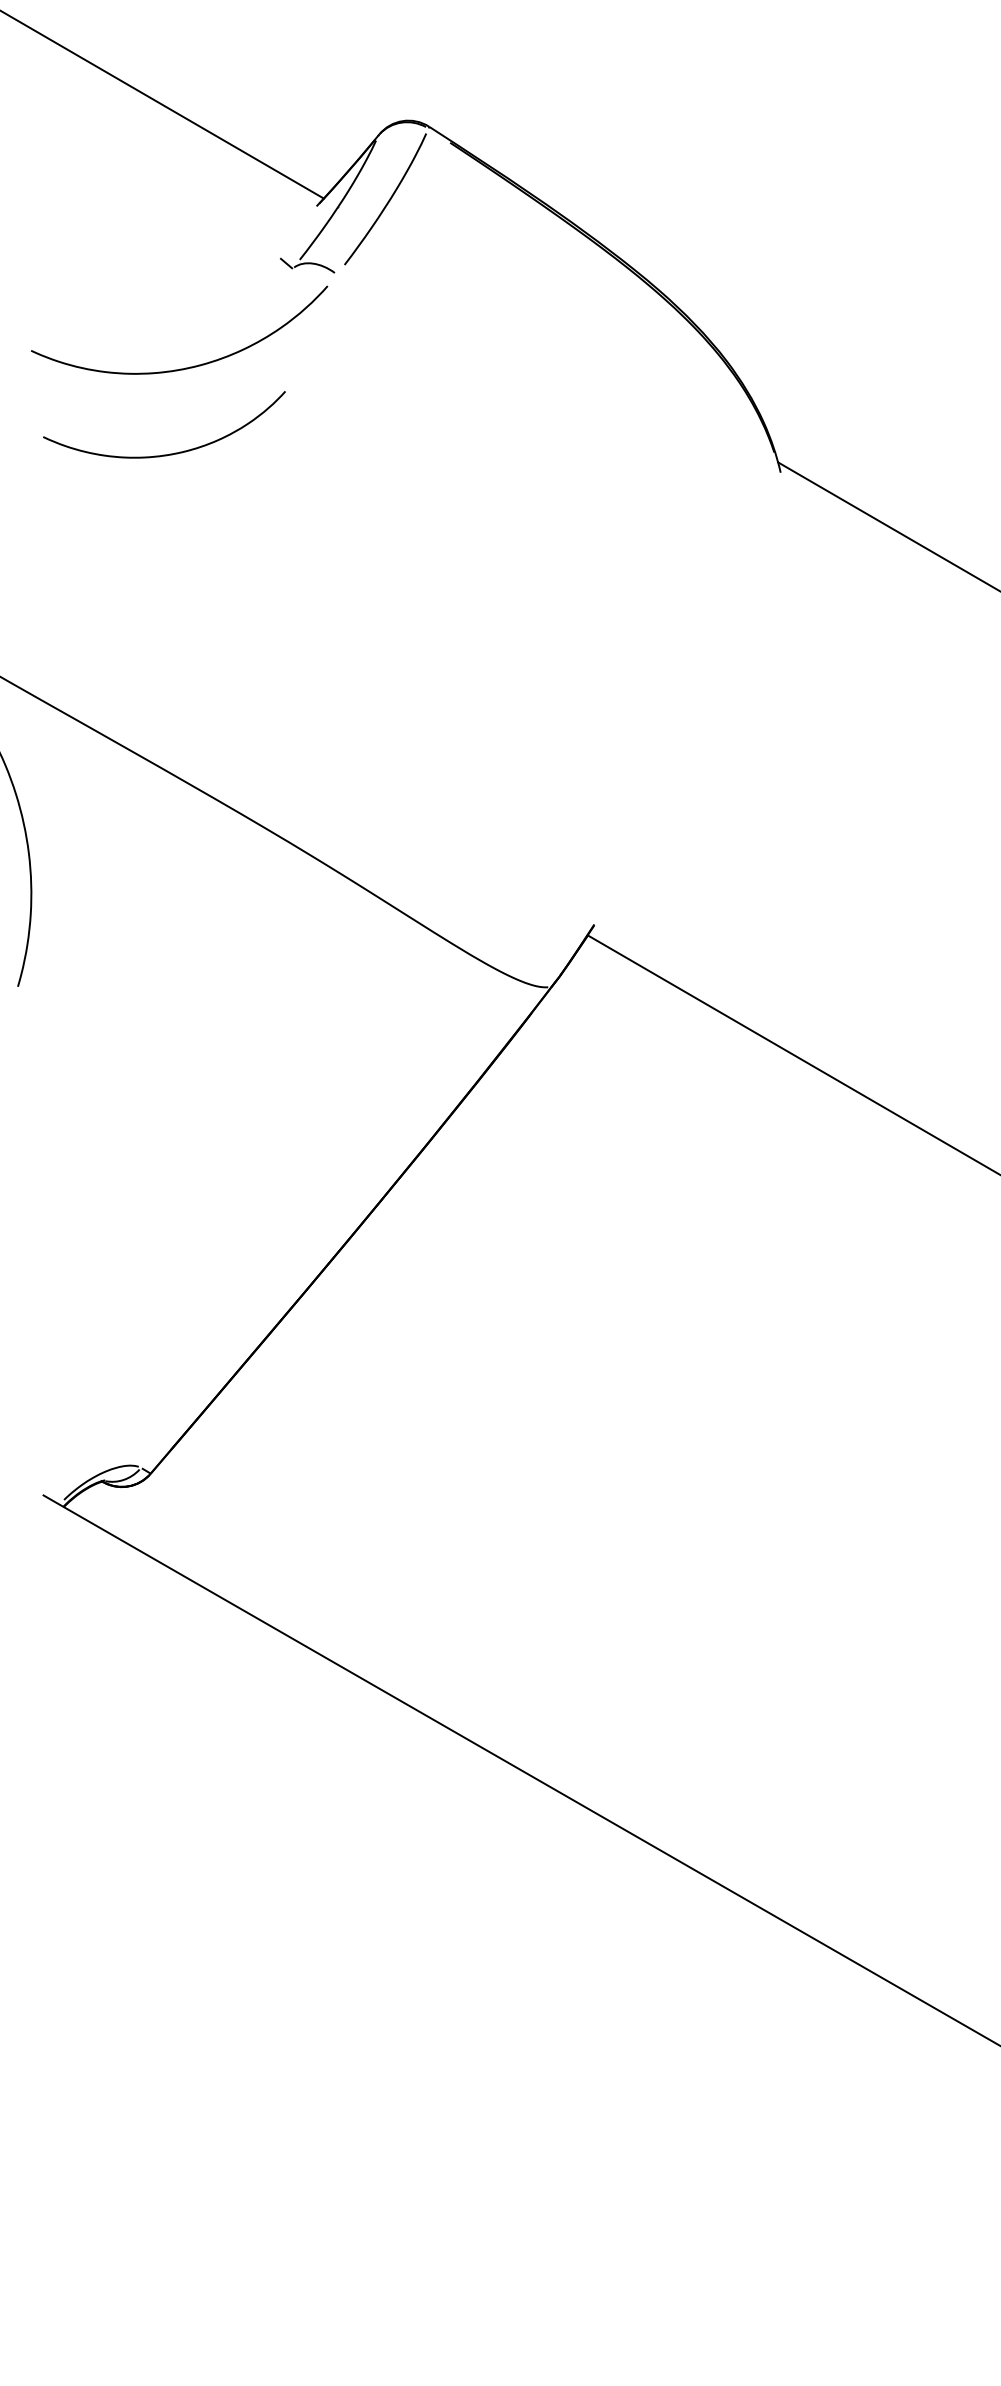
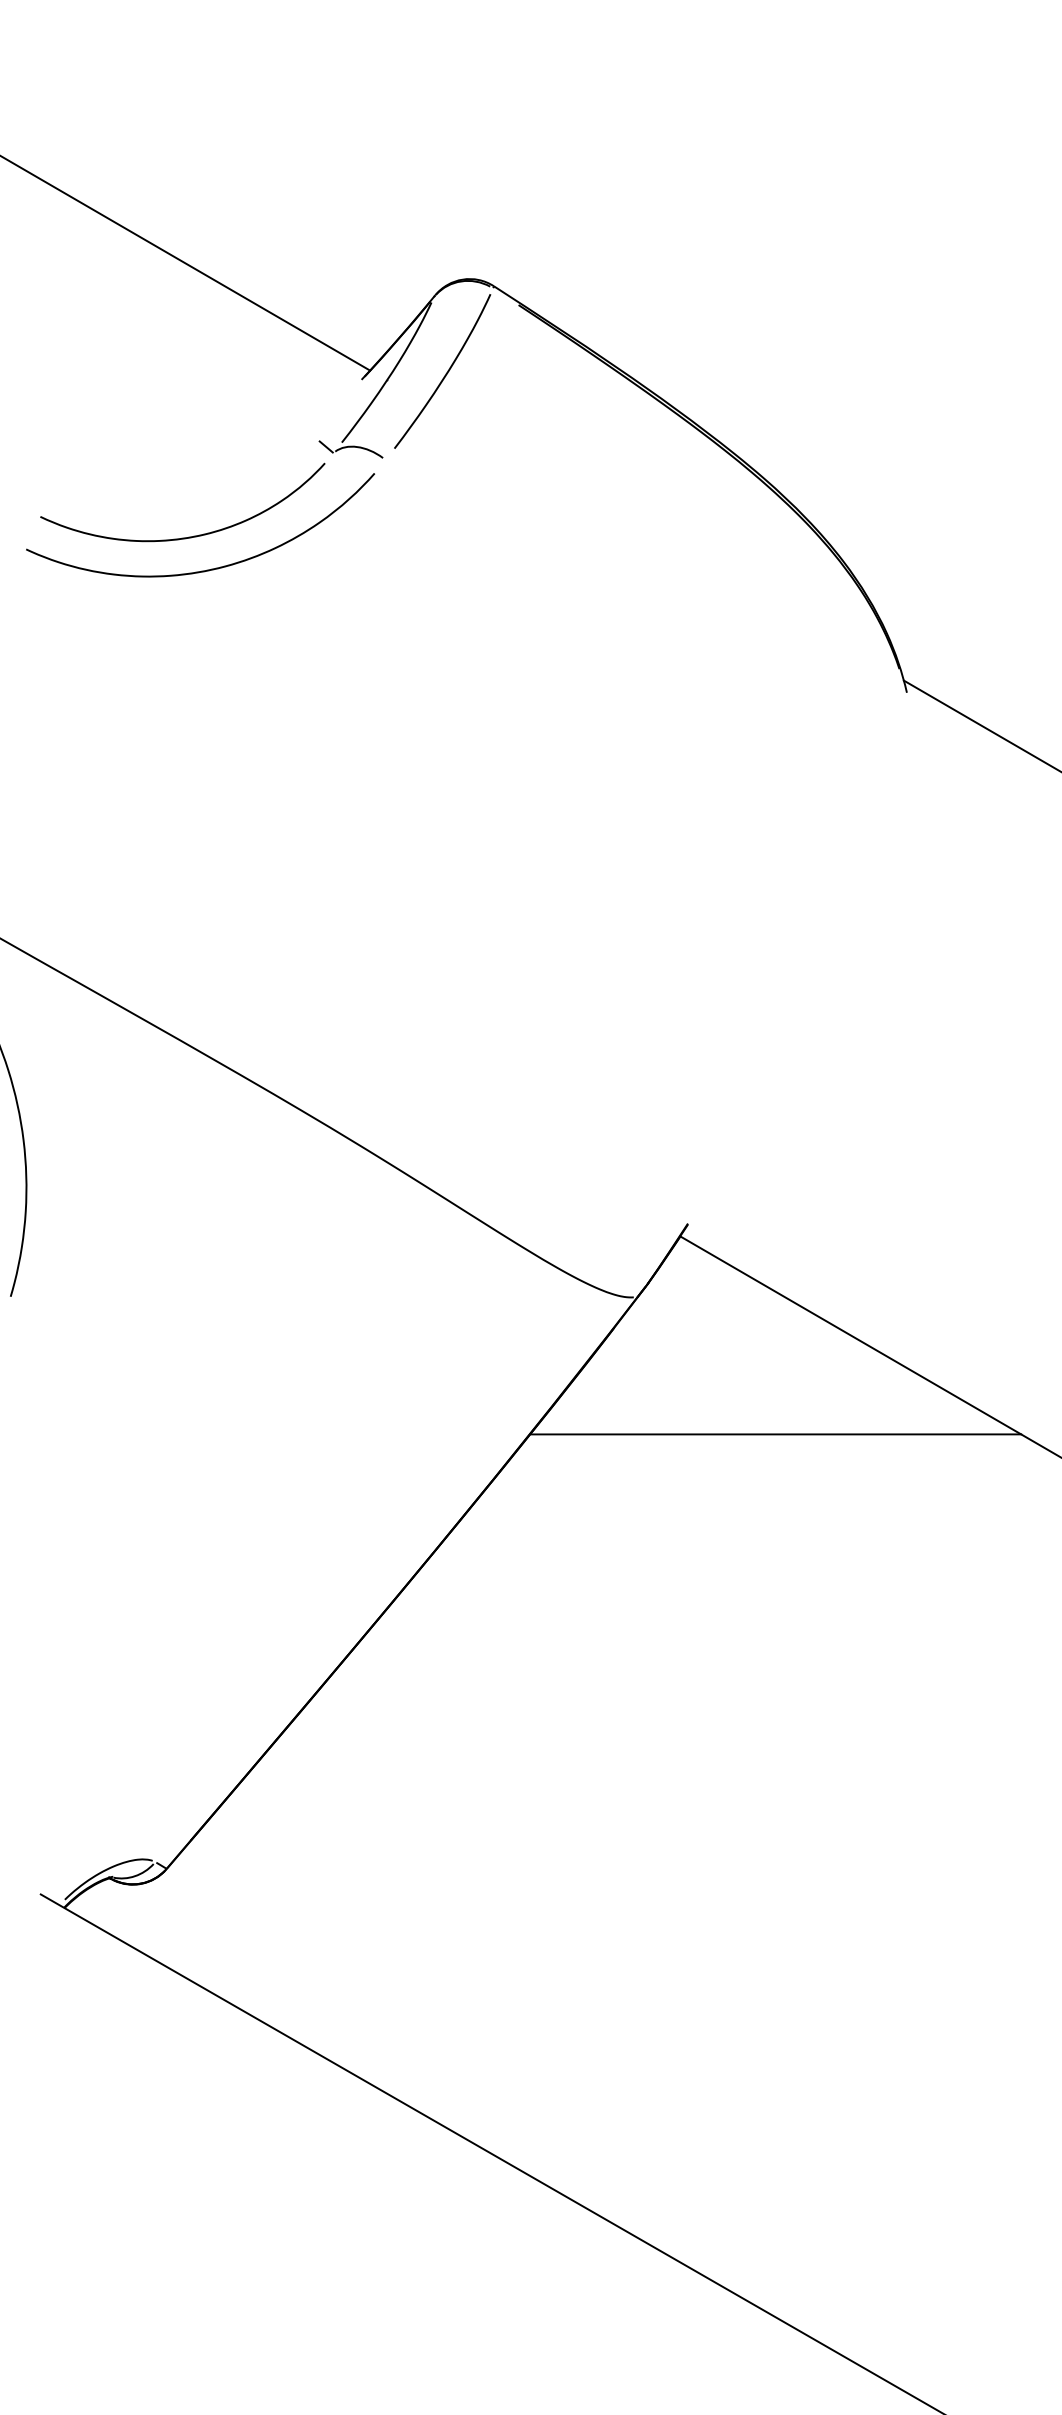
curve: (169, 453) -> (188, 536), moved
line: (668, 1103) -> (775, 1433), added

